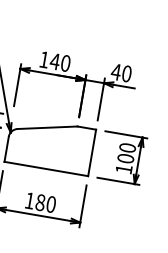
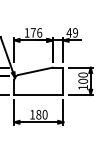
text: (60, 61) -> (36, 32), 140 -> 176
text: (126, 73) -> (75, 32), 40 -> 49

